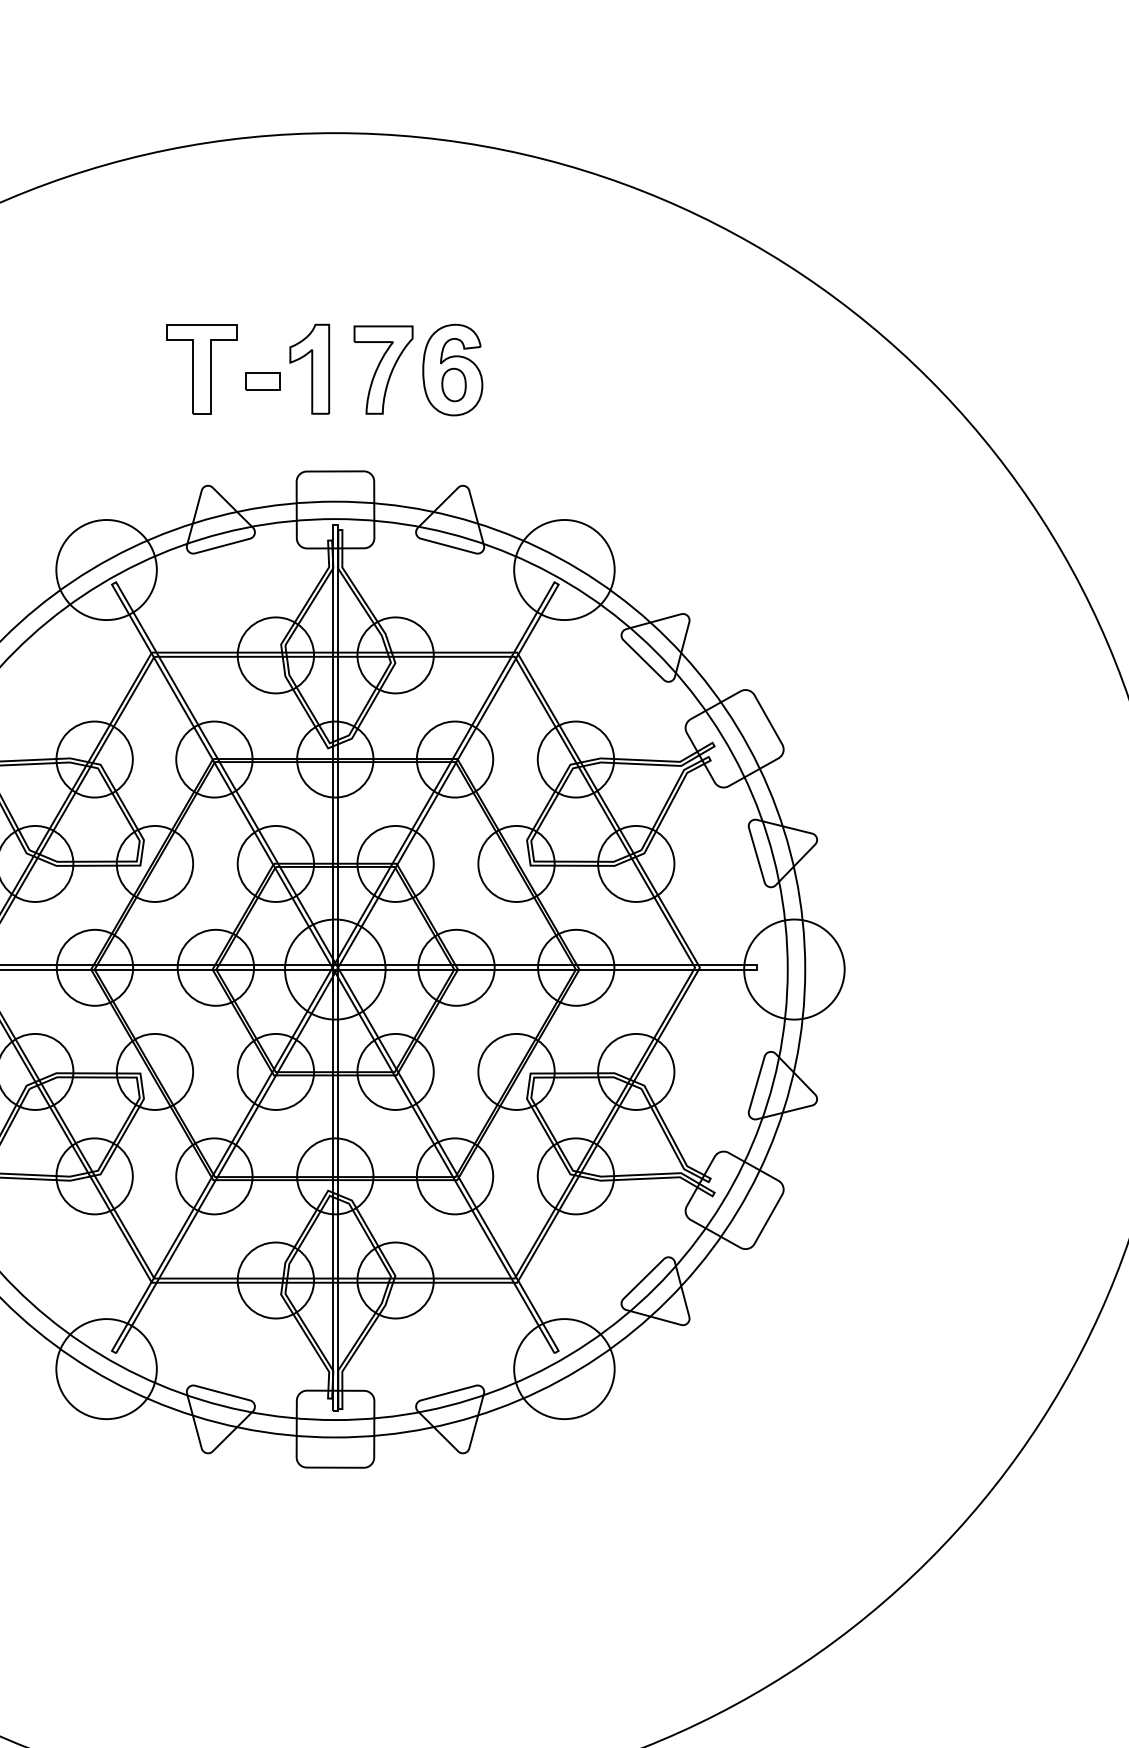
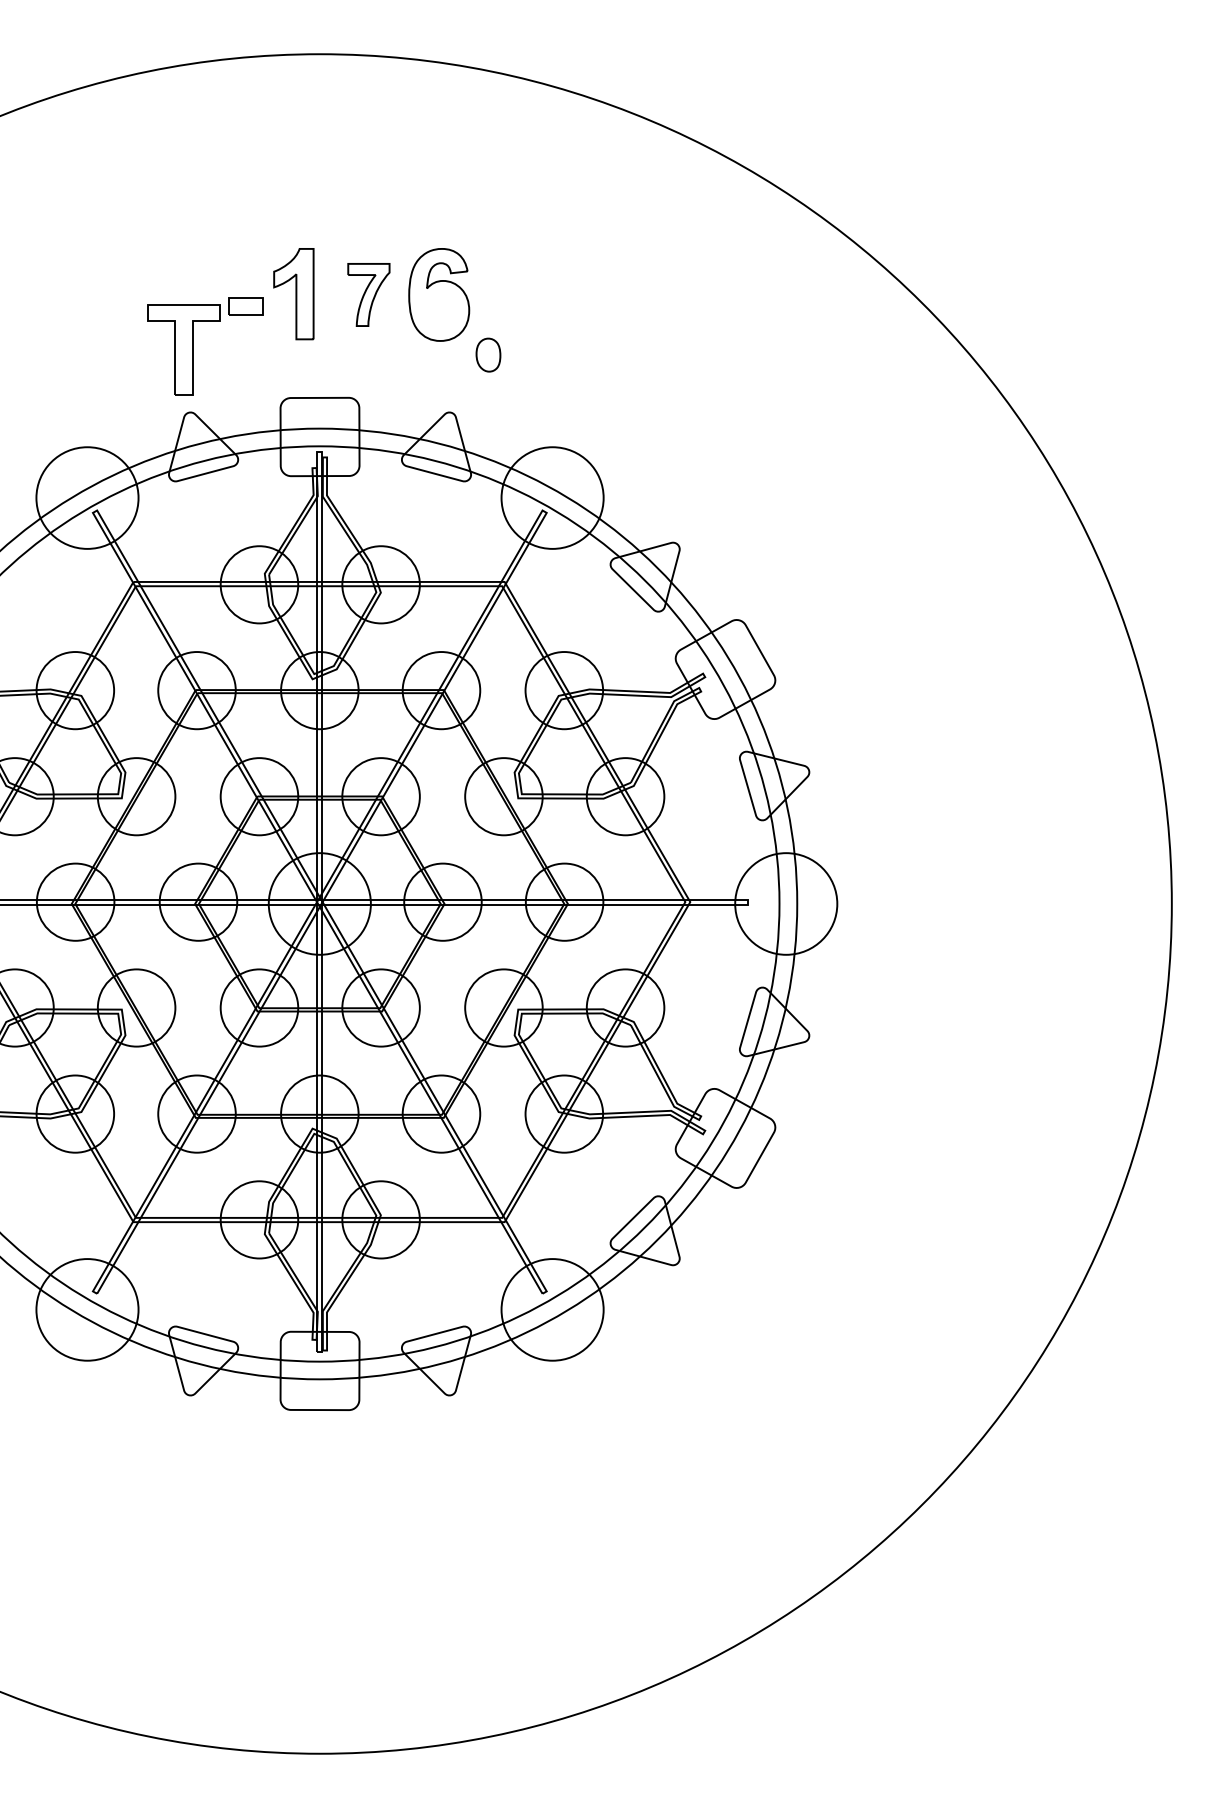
part: (201, 368) -> (183, 349), moved
part: (383, 369) -> (368, 294), size x0.7
part: (454, 384) -> (488, 354), moved

